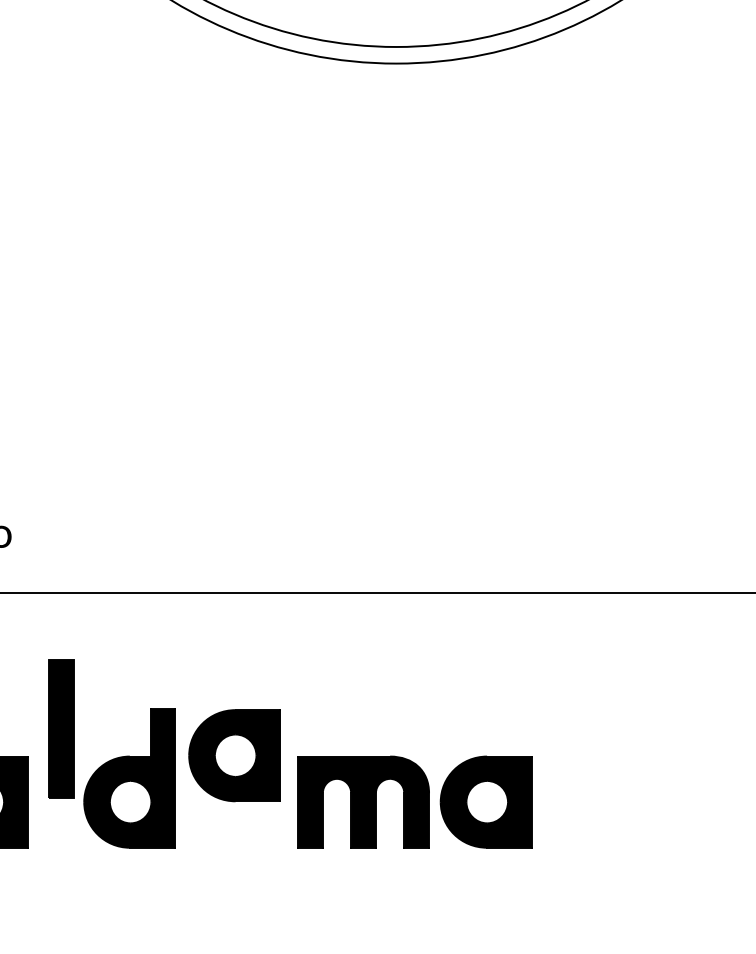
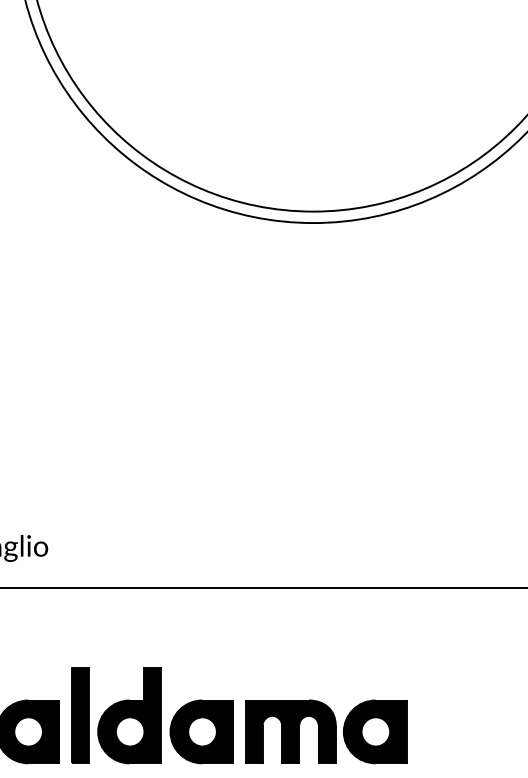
part: (61, 728) -> (80, 715), moved
part: (234, 755) -> (201, 731), moved

